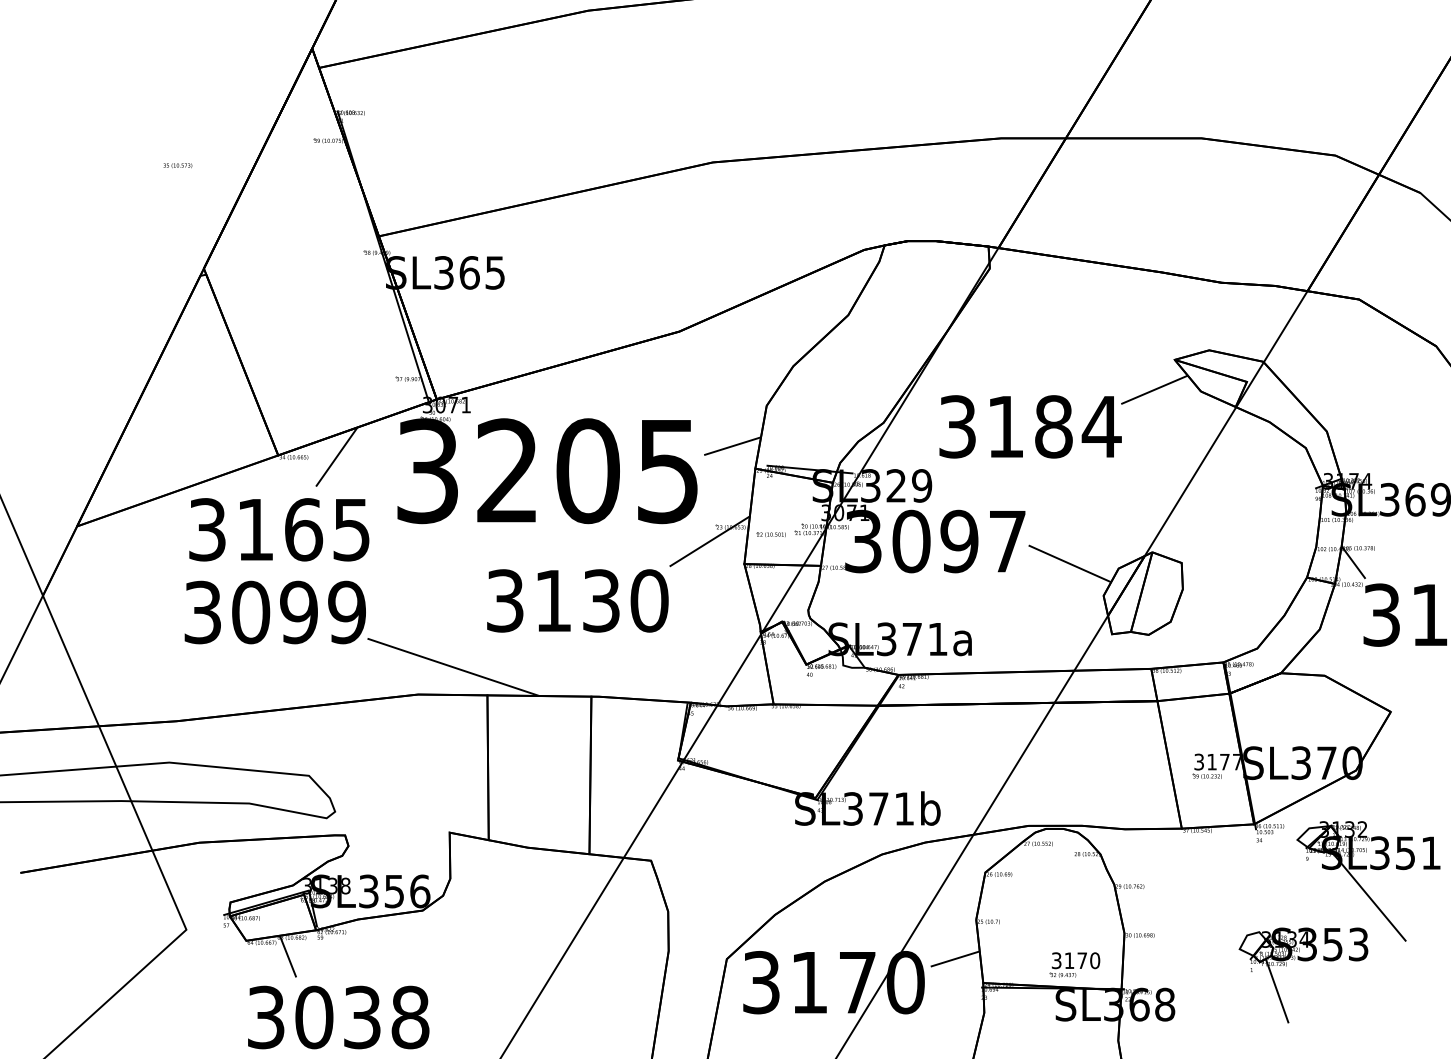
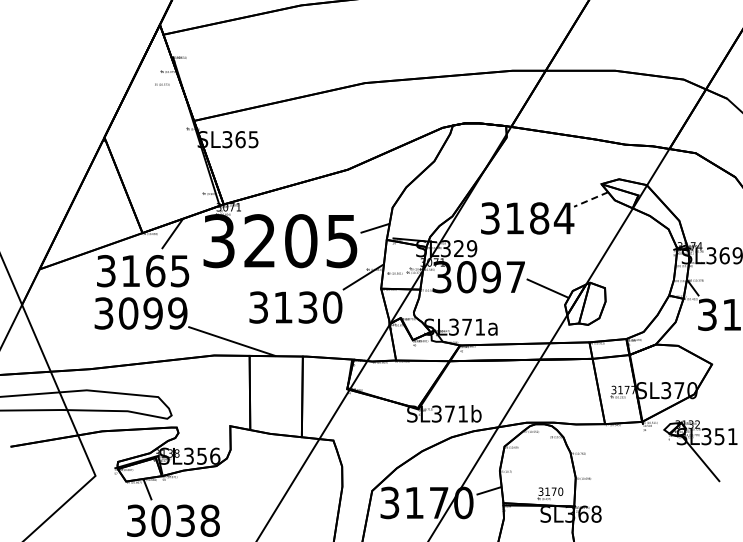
text: (178, 165) -> (162, 84), moved
line: (1155, 389) -> (591, 199), solid -> dashed
part: (1301, 960) -> (666, 491), removed

